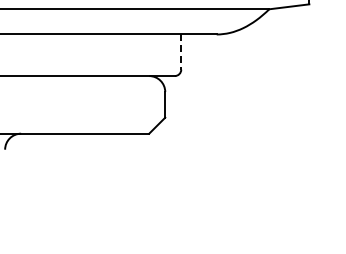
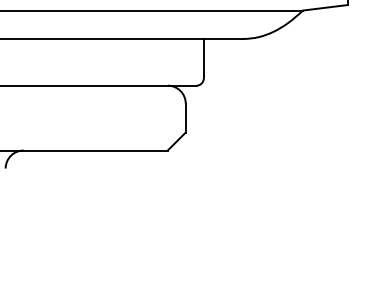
line: (181, 52) -> (204, 59), dashed -> solid

